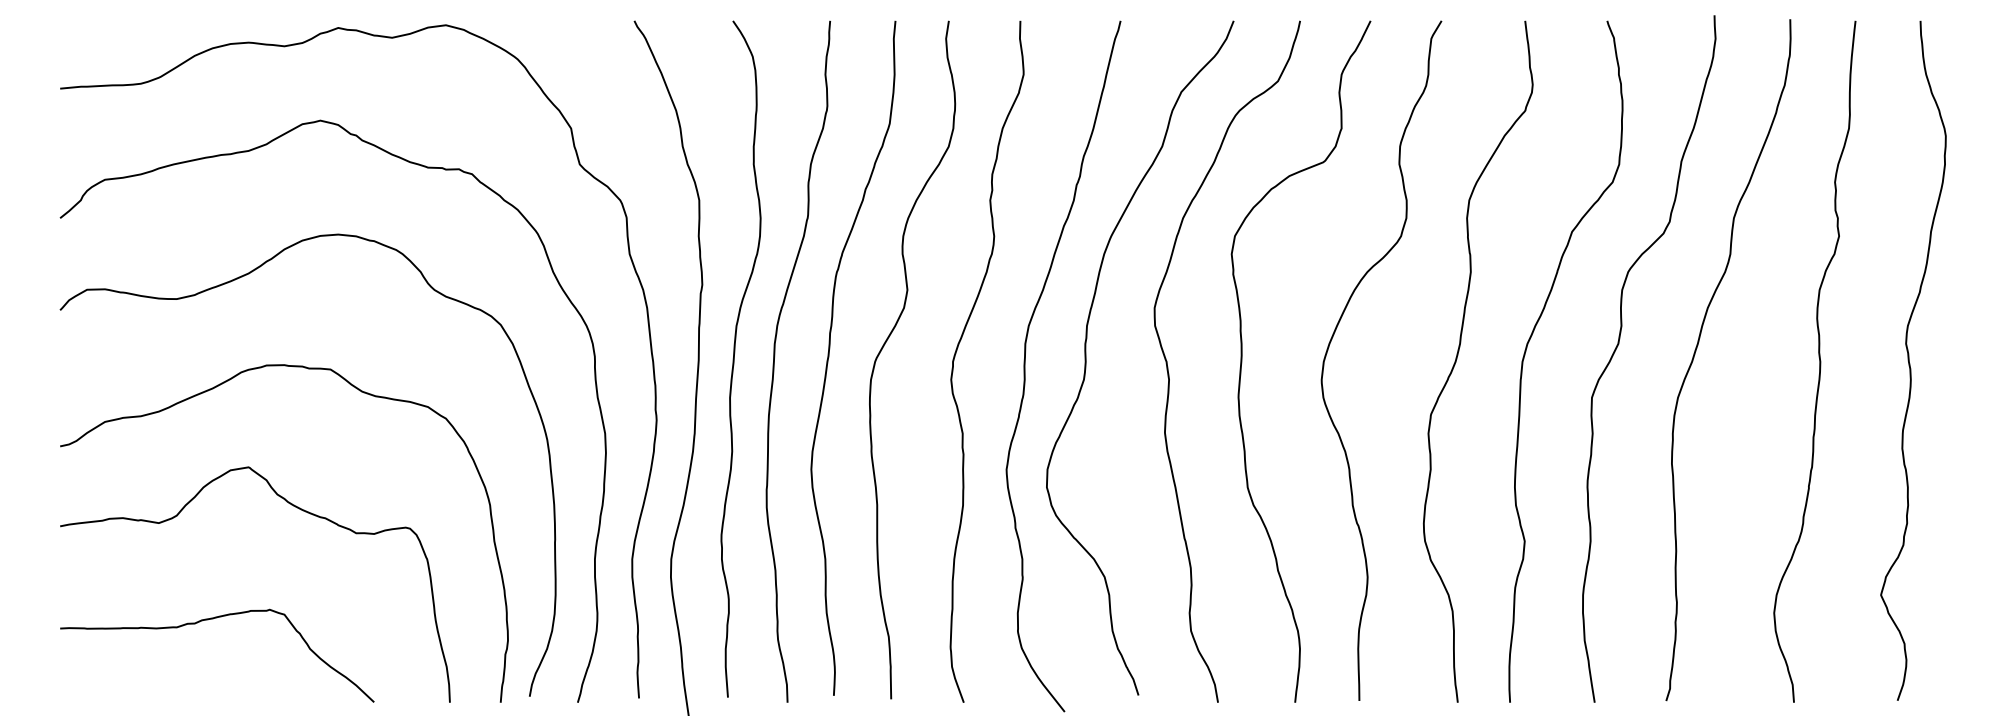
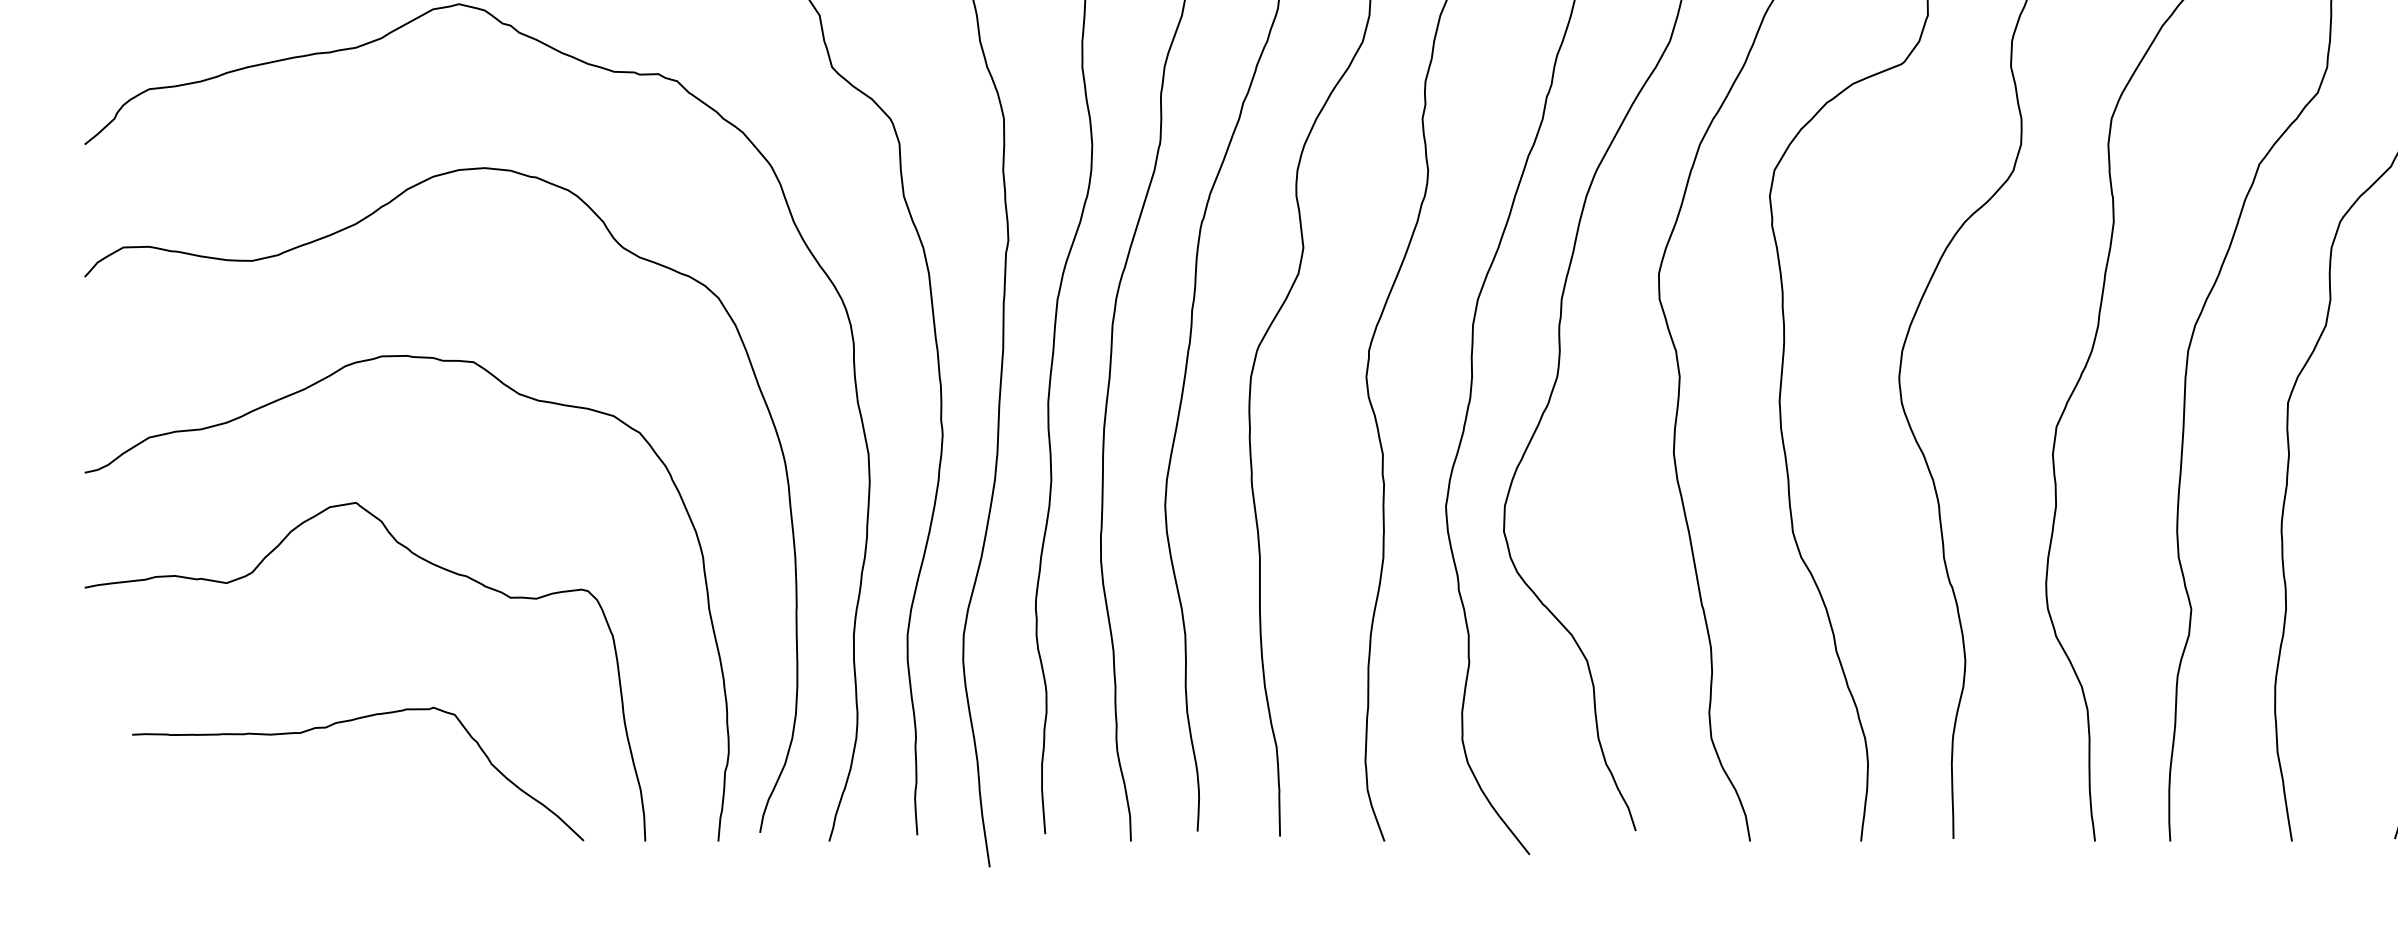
curve: (208, 620) -> (345, 723), moved

